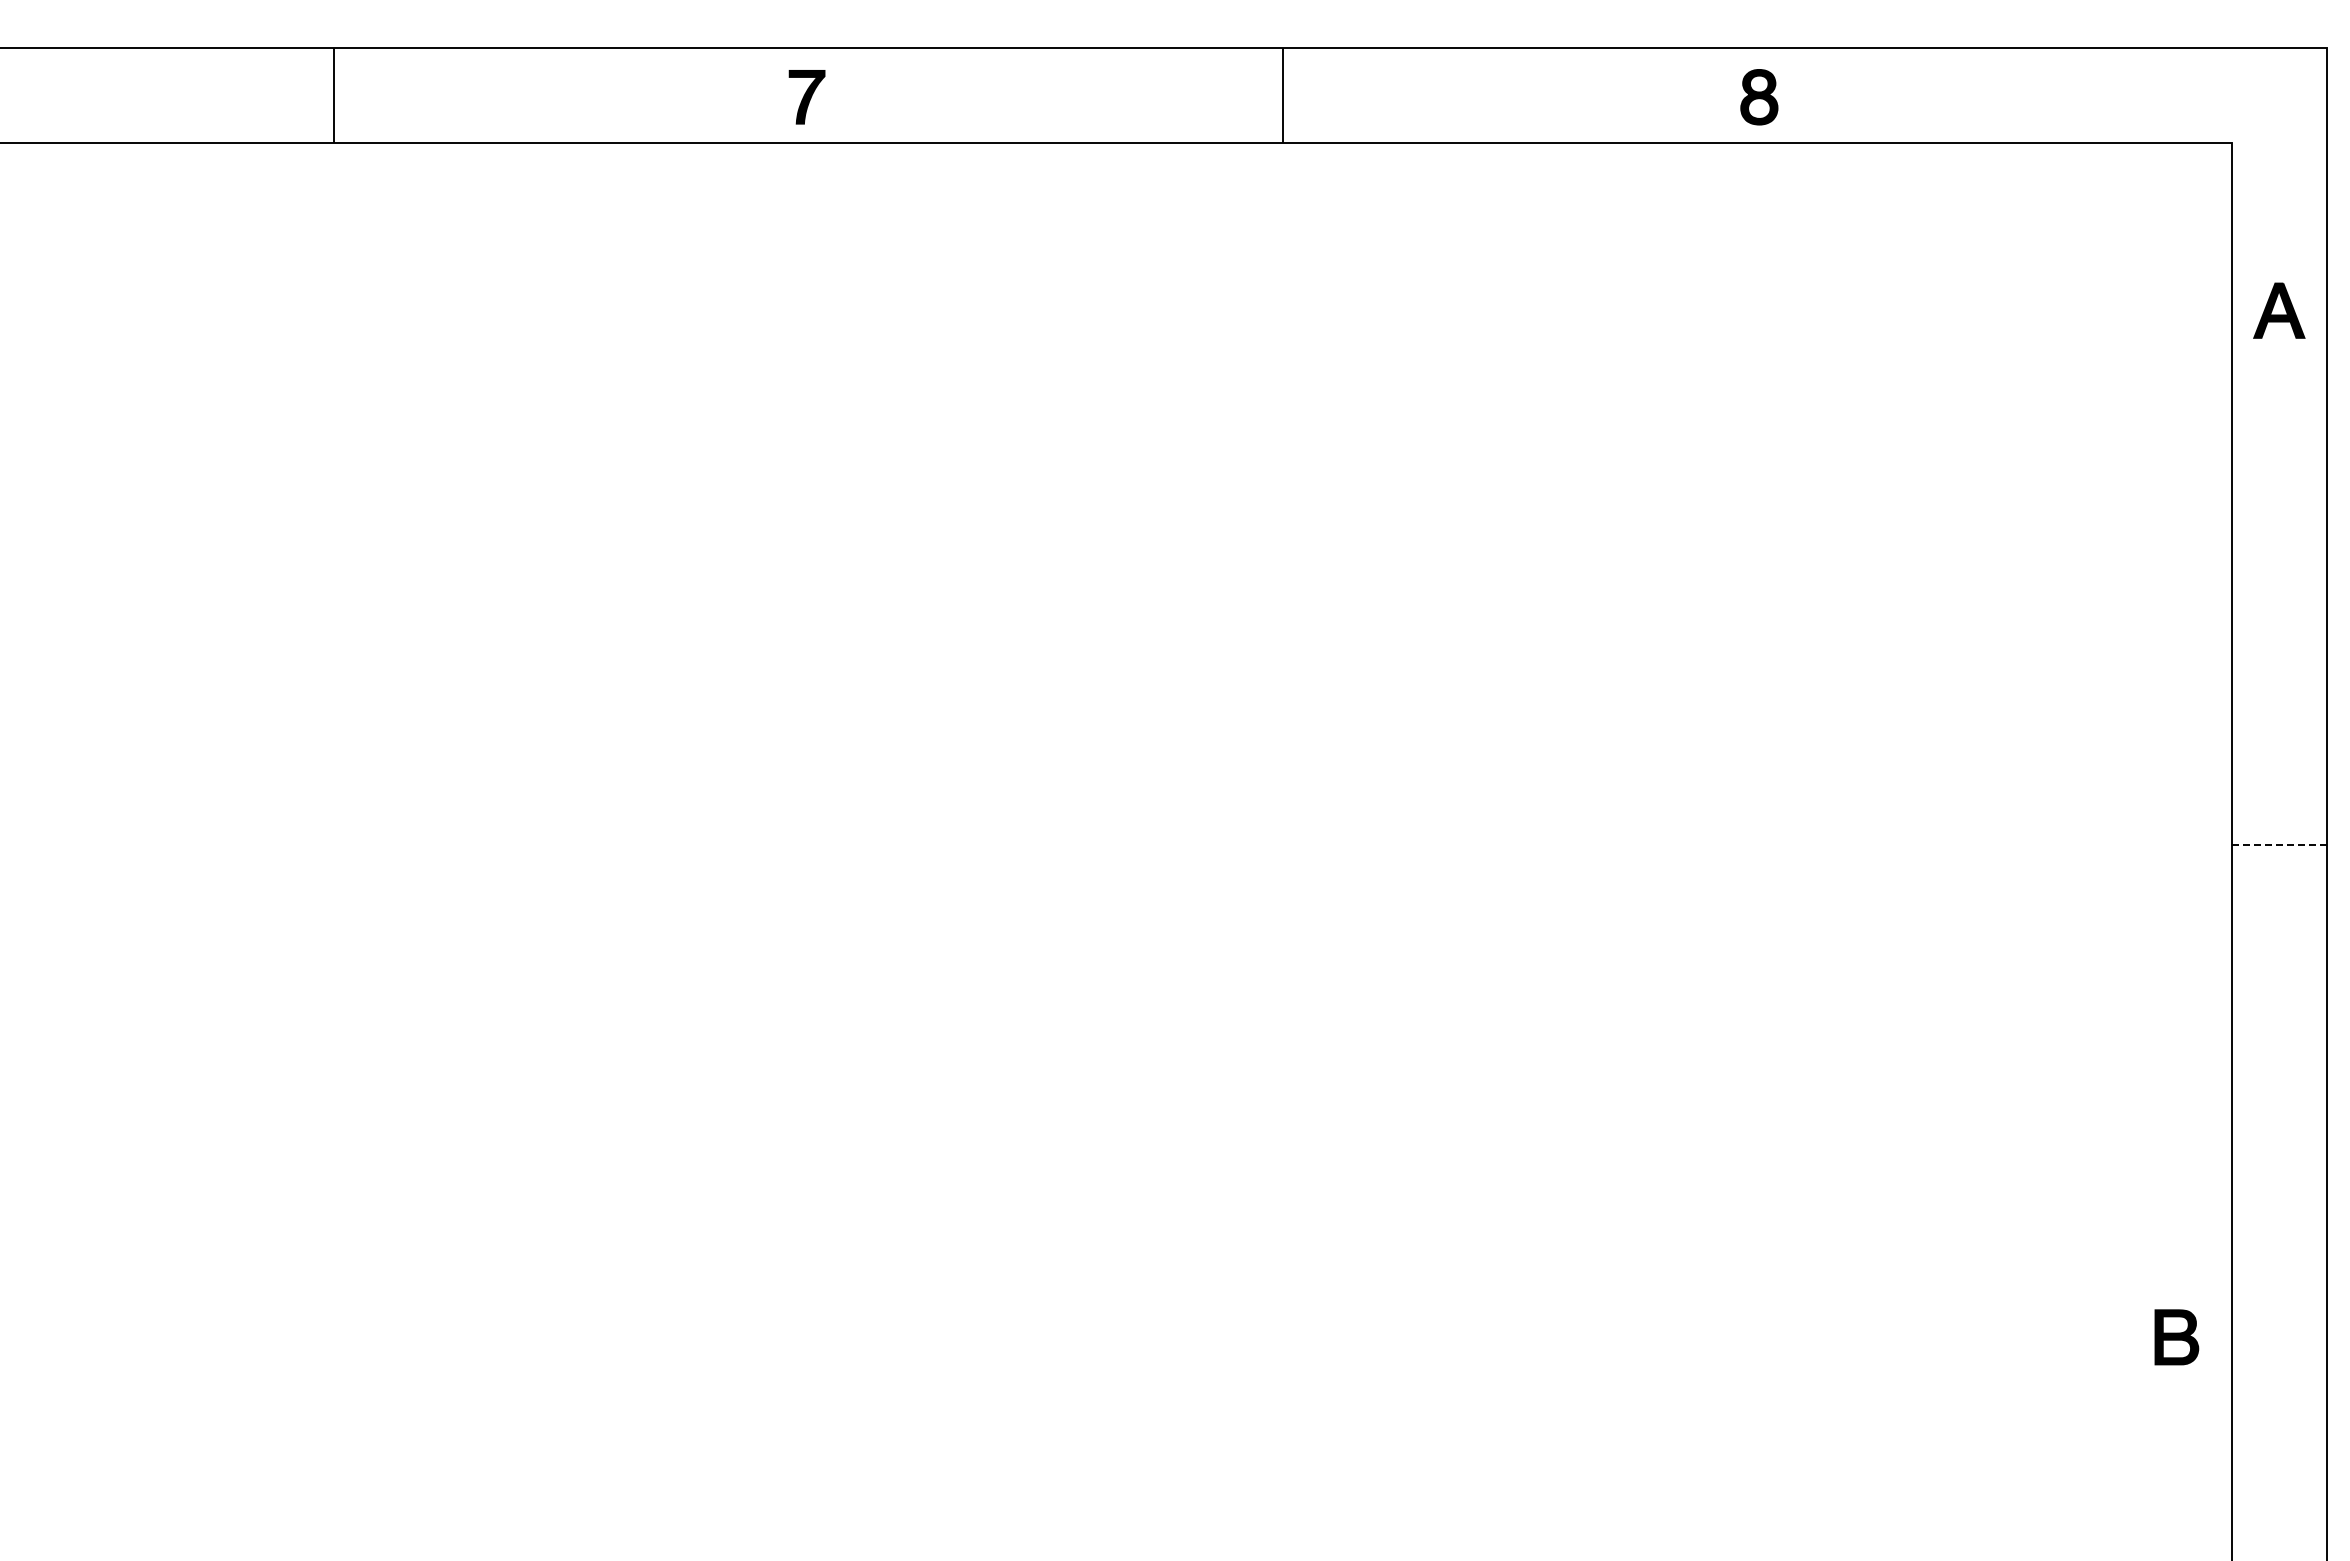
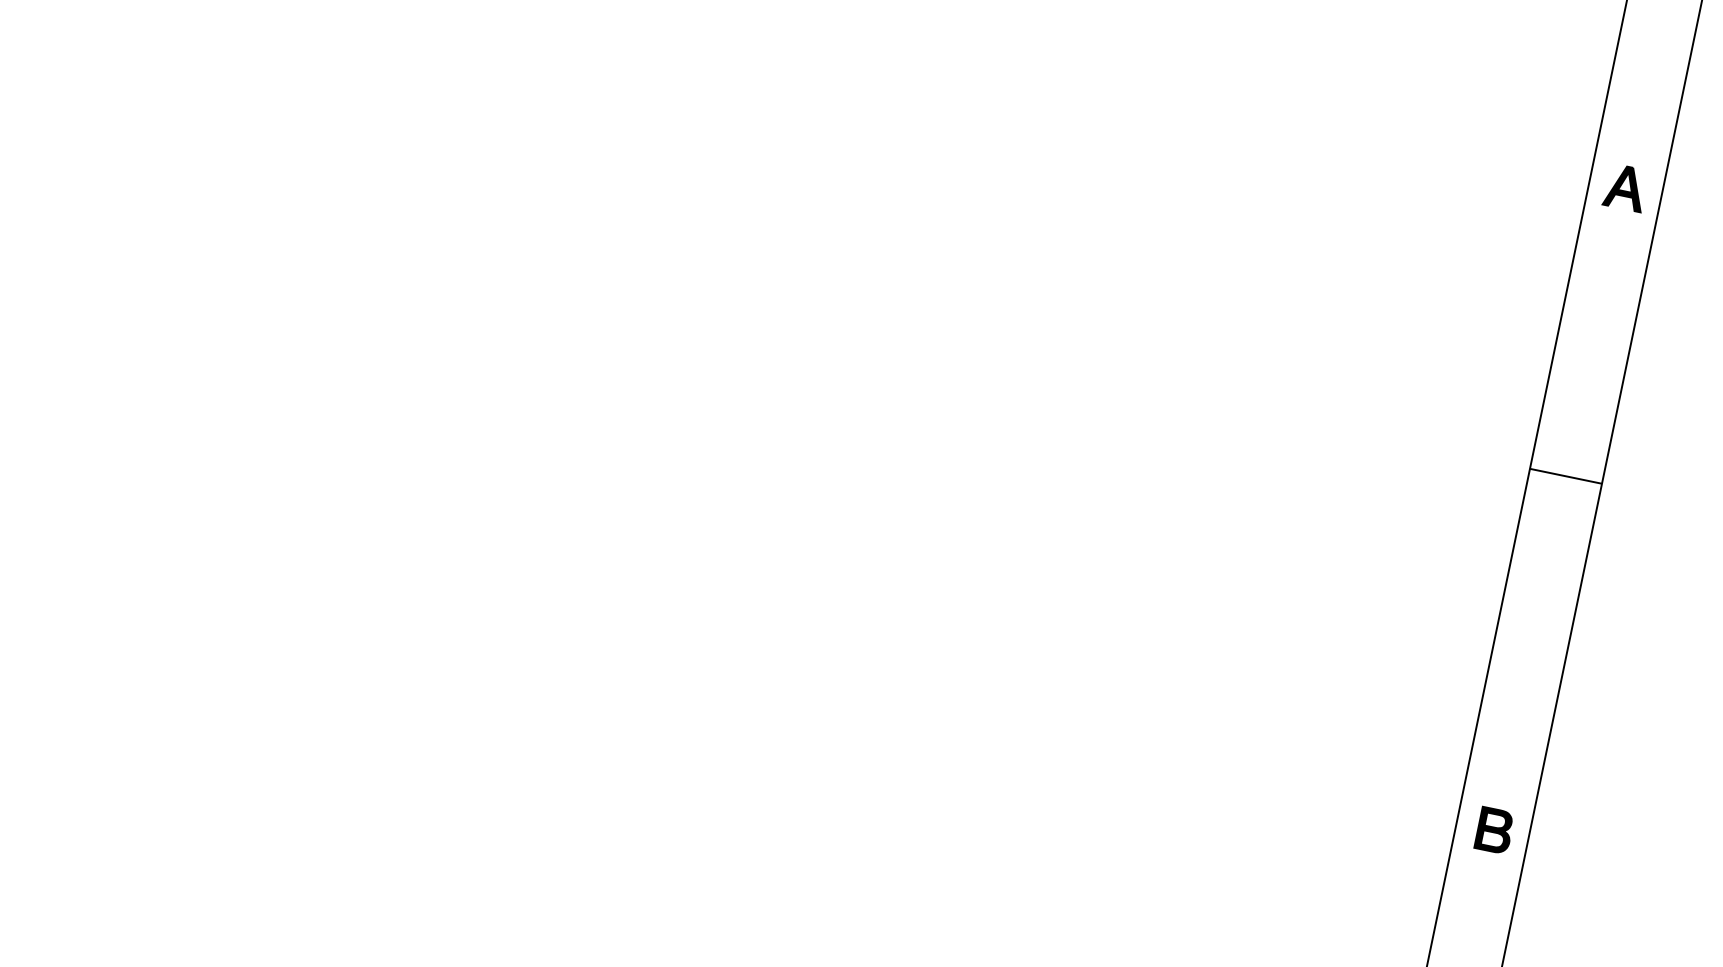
part: (2279, 310) -> (1626, 187), moved
line: (2279, 844) -> (1566, 476), dashed -> solid
part: (2176, 1337) -> (1494, 830), moved

